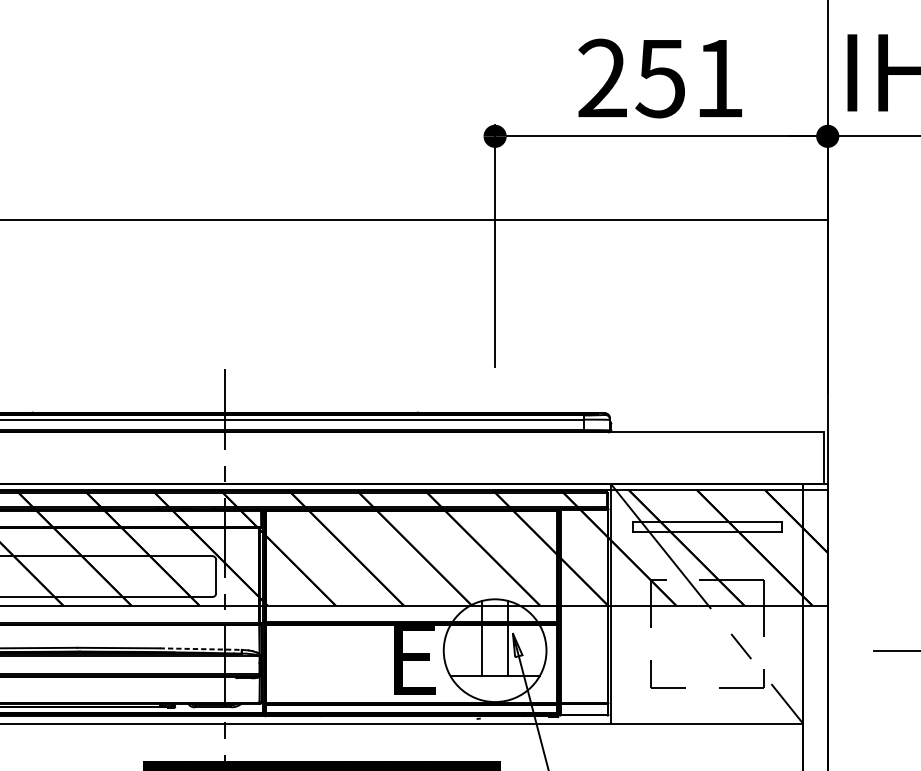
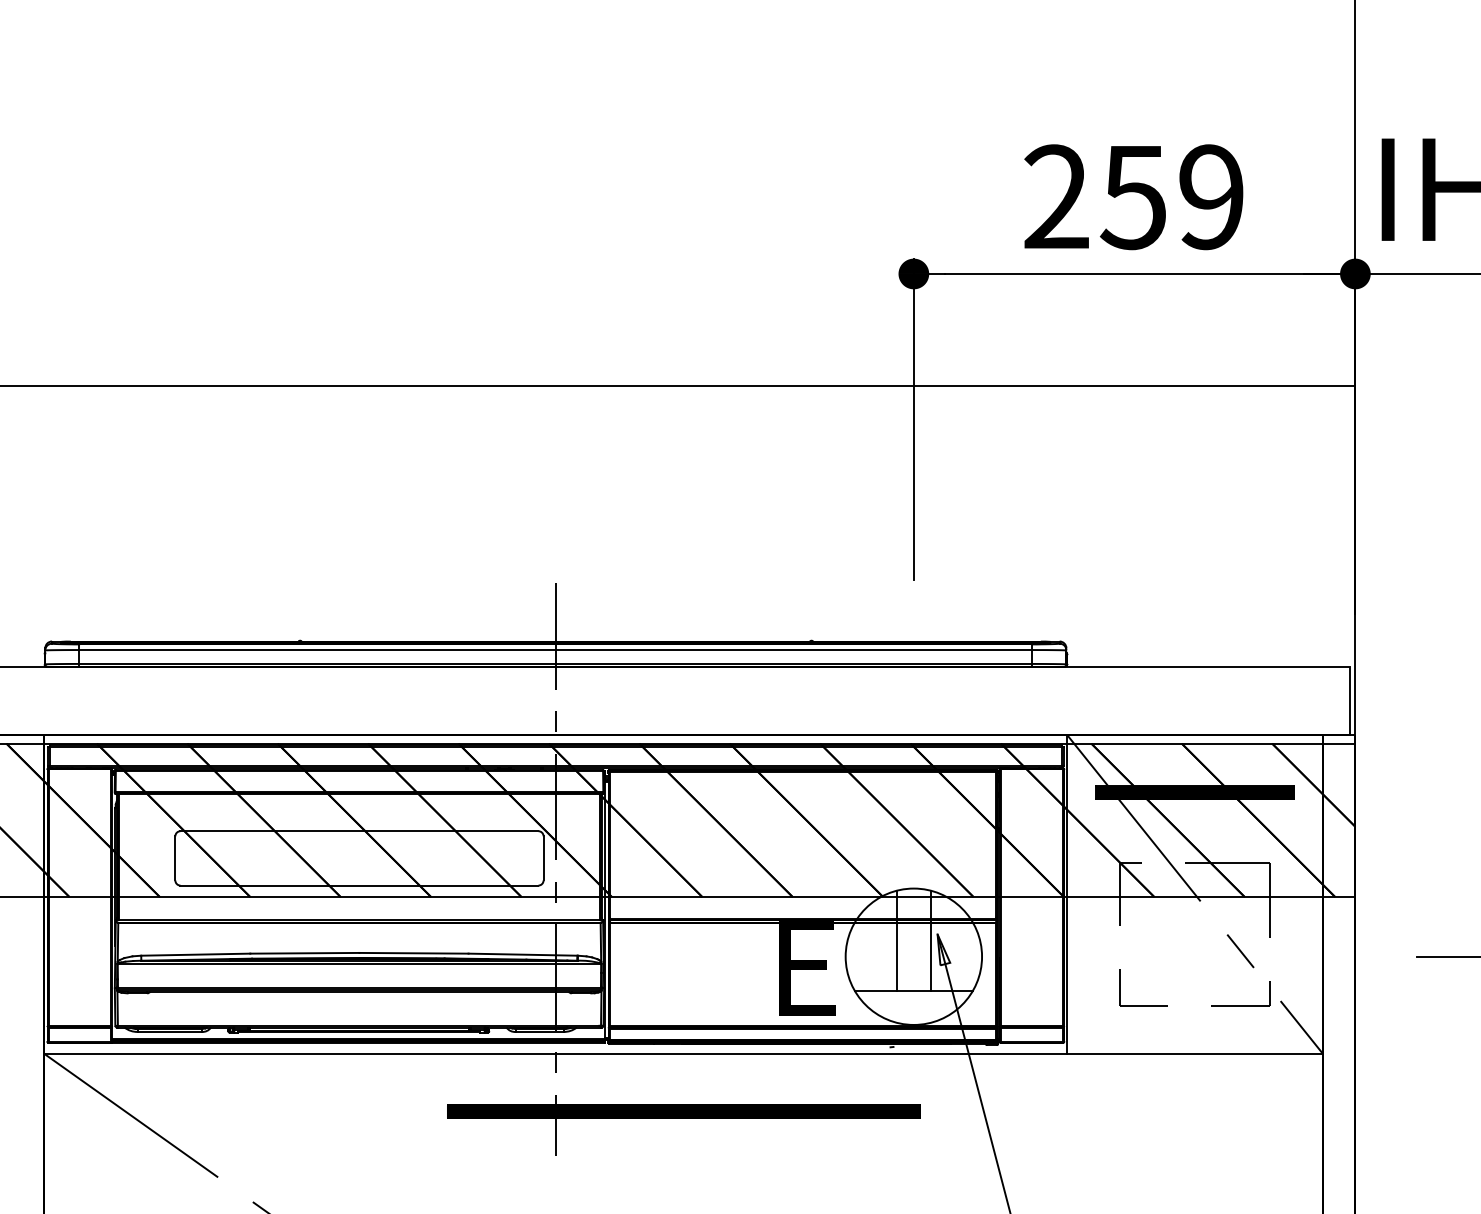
text: (719, 78) -> (1211, 197), 251 -> 259
hatch: (707, 526) -> (1195, 792), added
line: (201, 648) -> (523, 954), dashed -> solid

